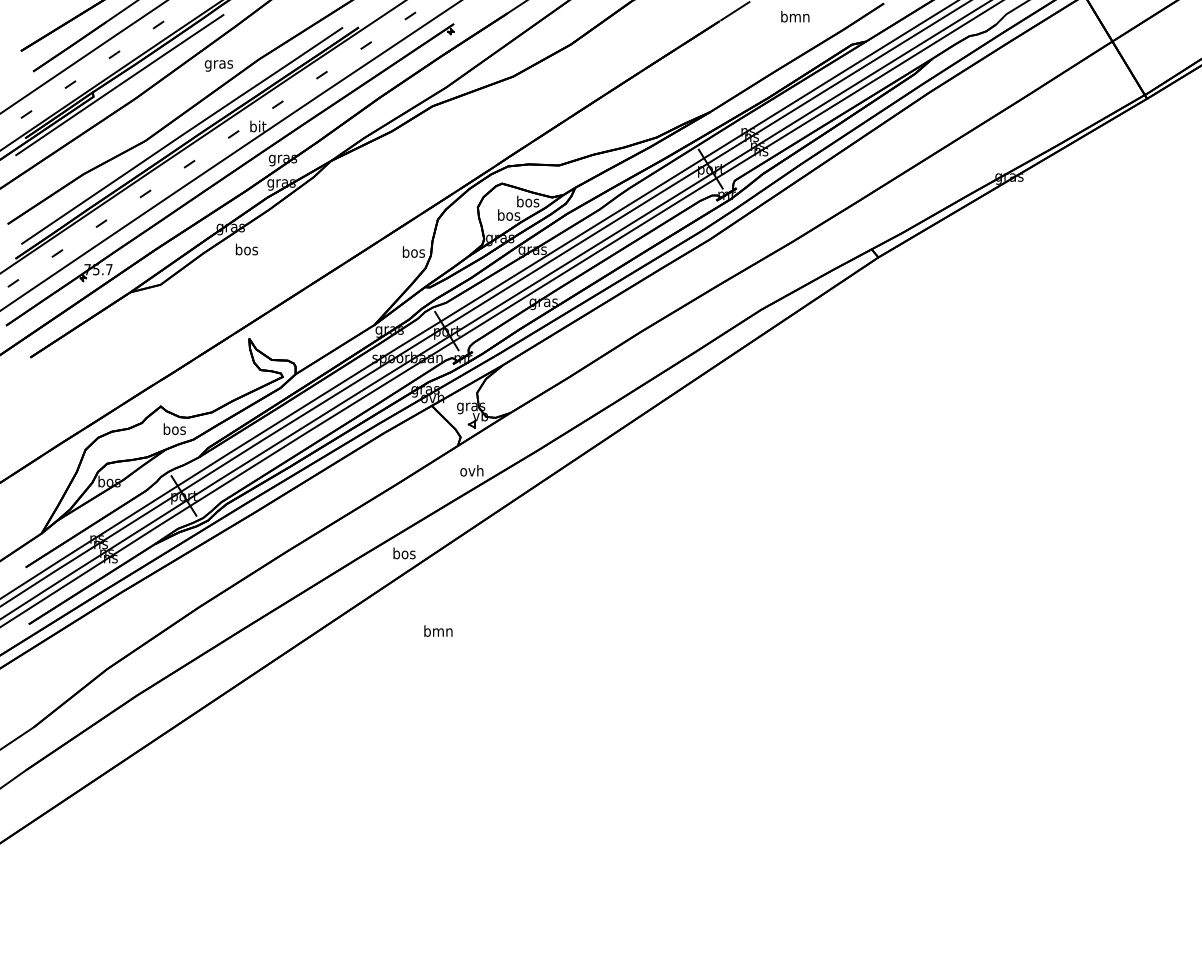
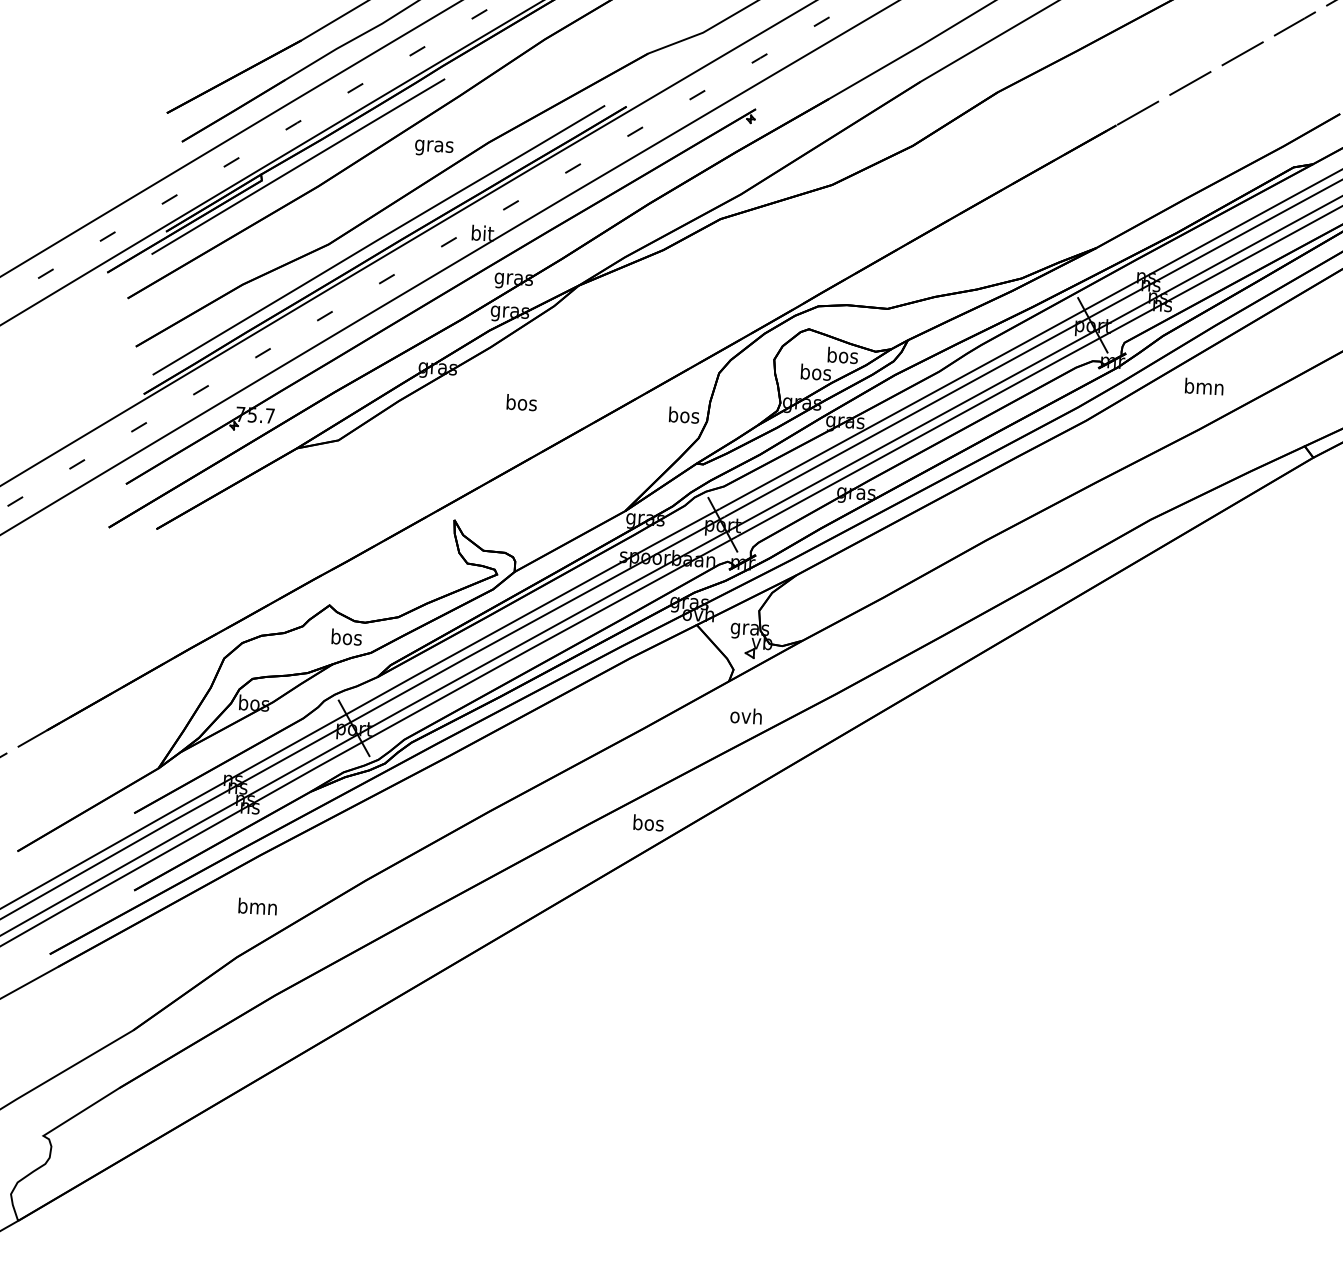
text: (795, 16) -> (1204, 386), moved
text: (246, 249) -> (521, 402), moved
text: (438, 630) -> (257, 905), moved

